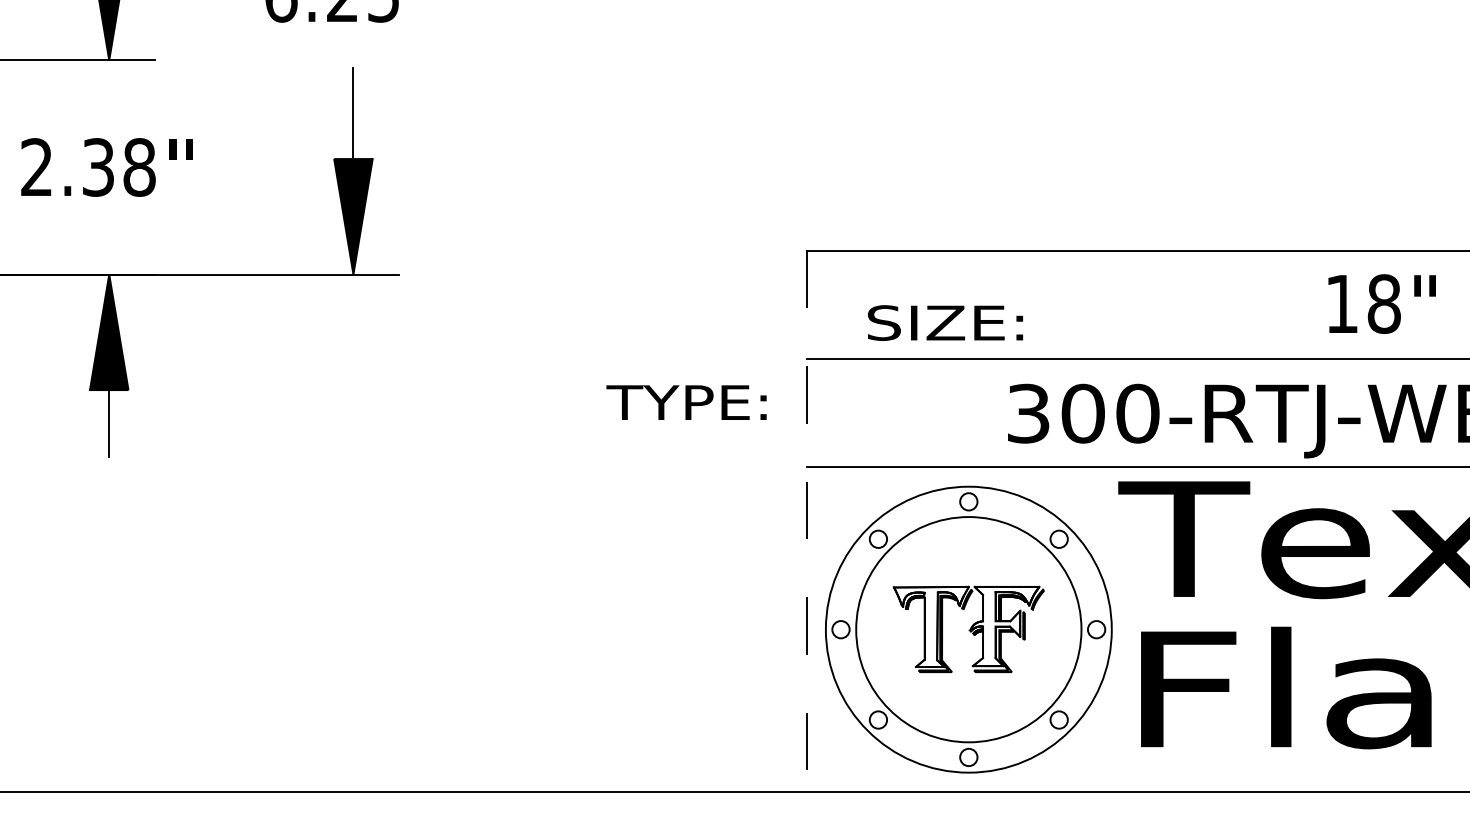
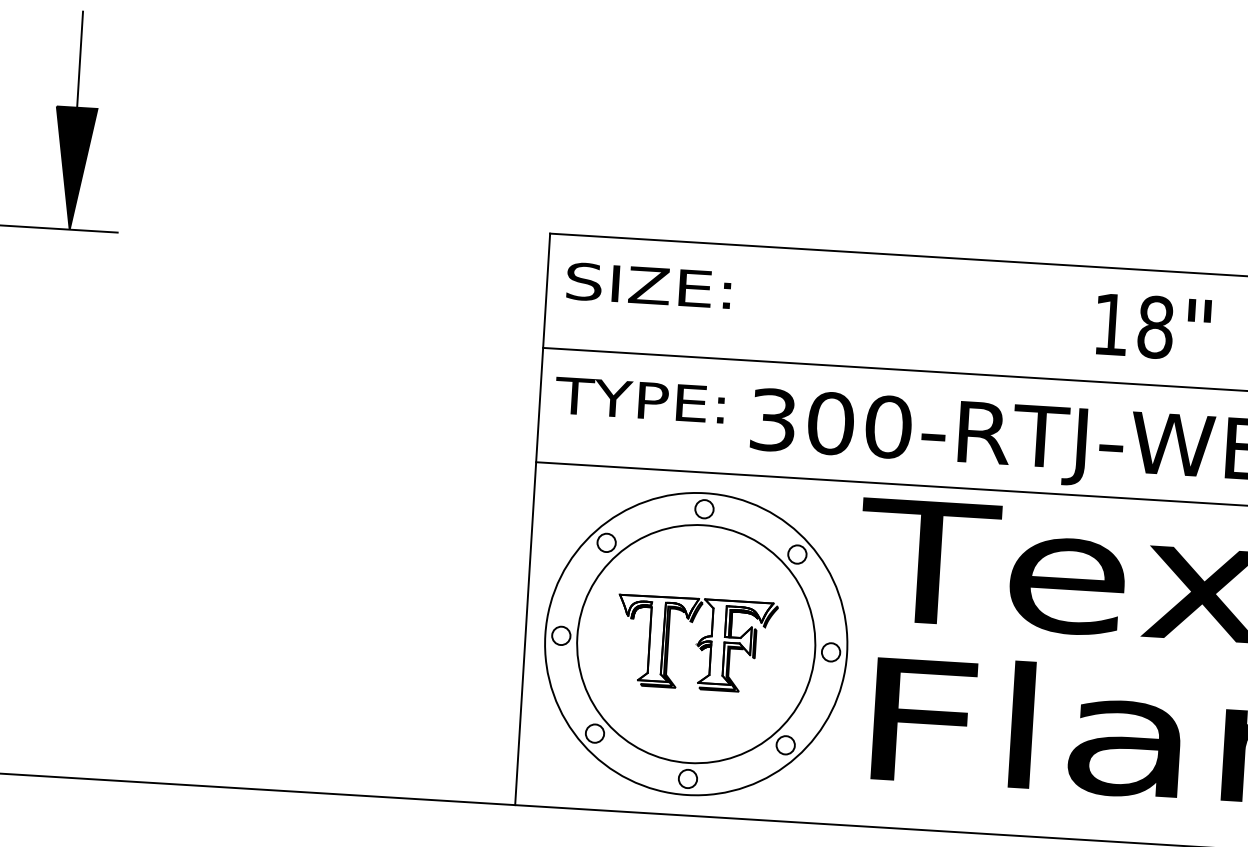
text: (944, 322) -> (647, 285), moved
text: (686, 402) -> (639, 400), moved
line: (807, 521) -> (532, 519), dashed -> solid

